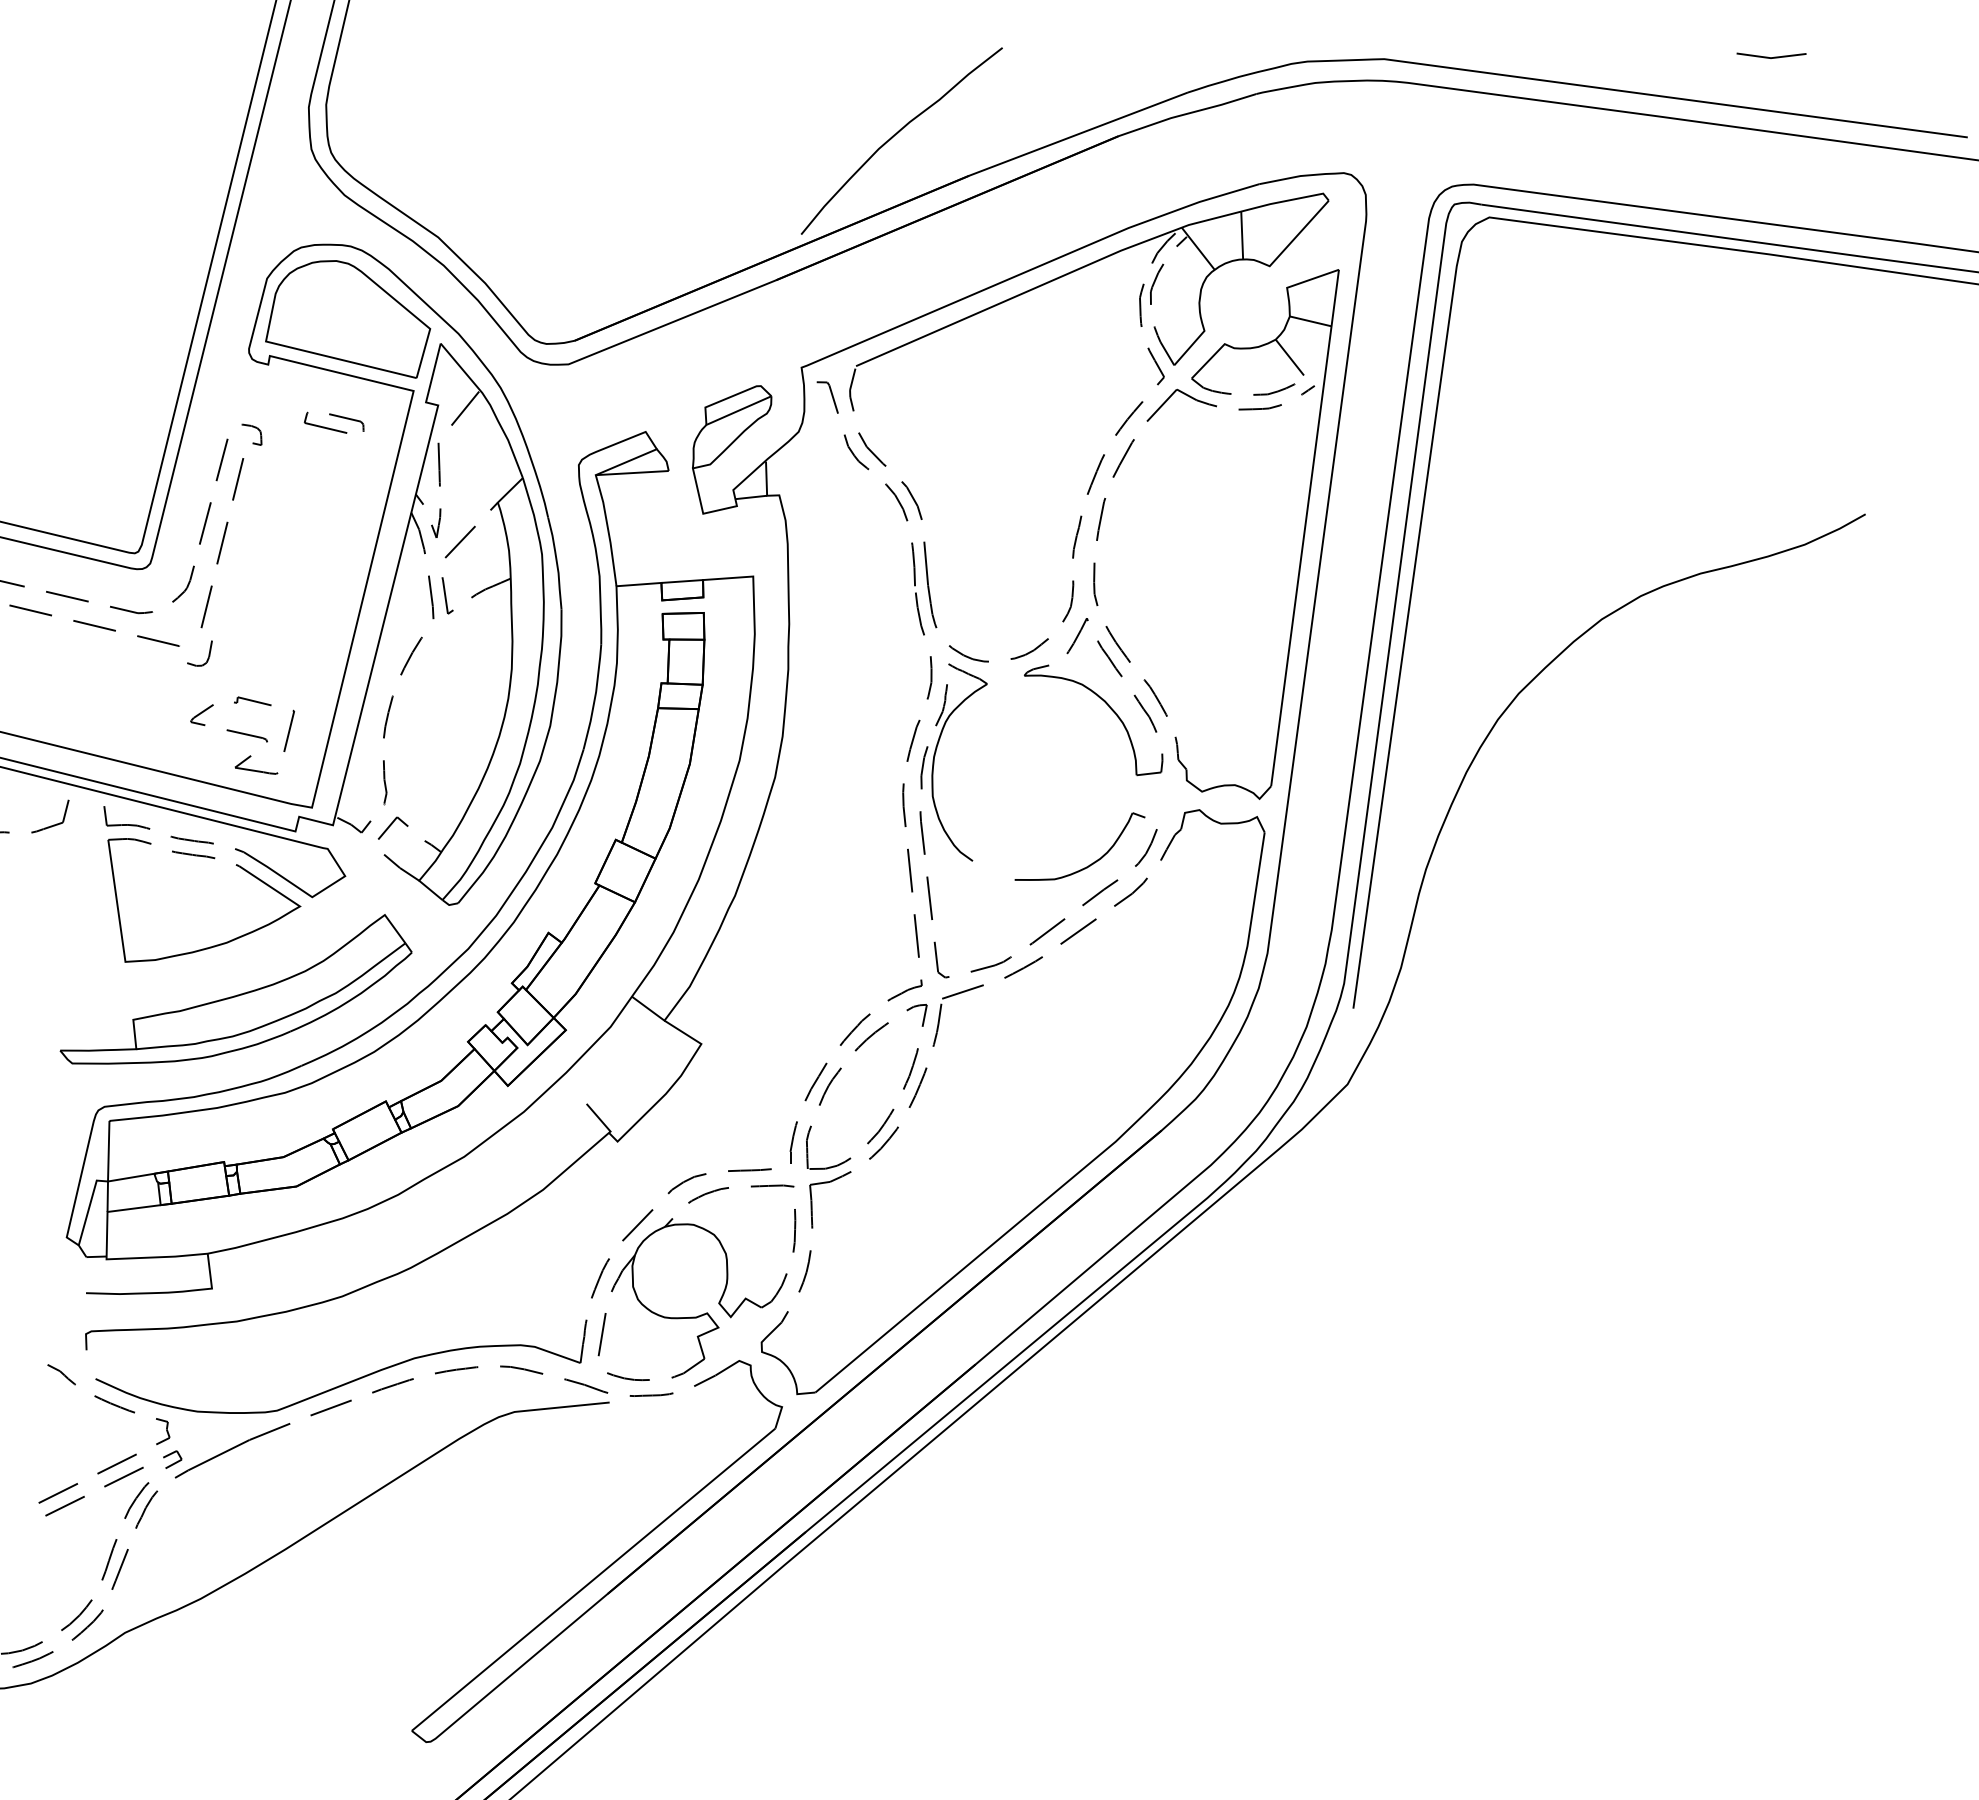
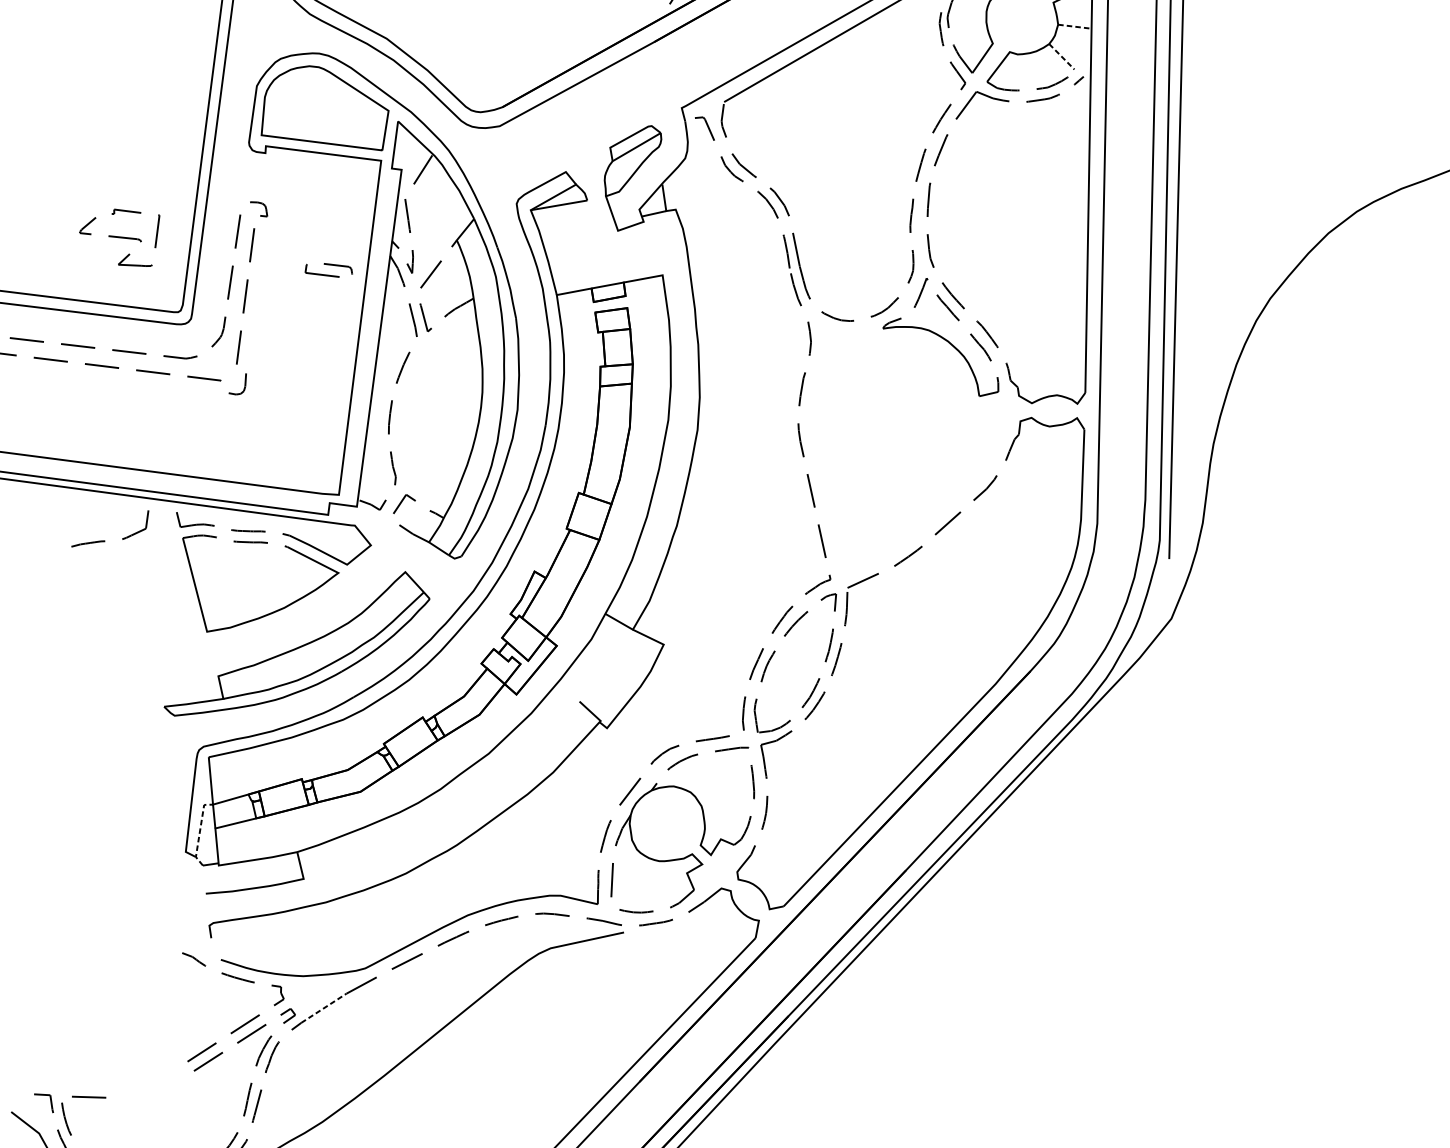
line: (1311, 321) -> (1075, 26), solid -> dashed
line: (1289, 357) -> (1061, 56), solid -> dashed
part: (333, 422) -> (327, 269), moved
part: (242, 735) -> (121, 238), moved
part: (1041, 878) -> (914, 485), removed
line: (87, 1213) -> (199, 831), solid -> dashed
line: (219, 1454) -> (324, 1007), solid -> dashed

